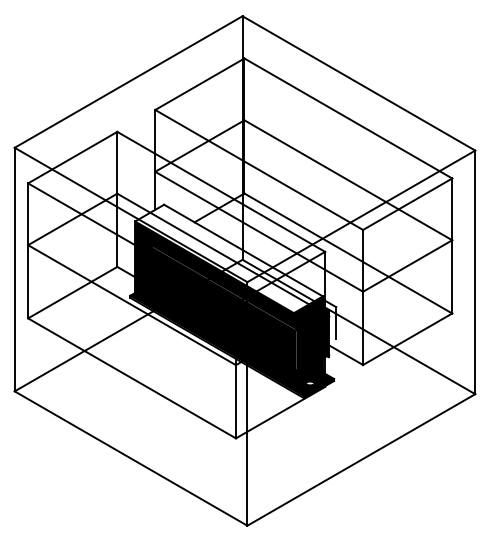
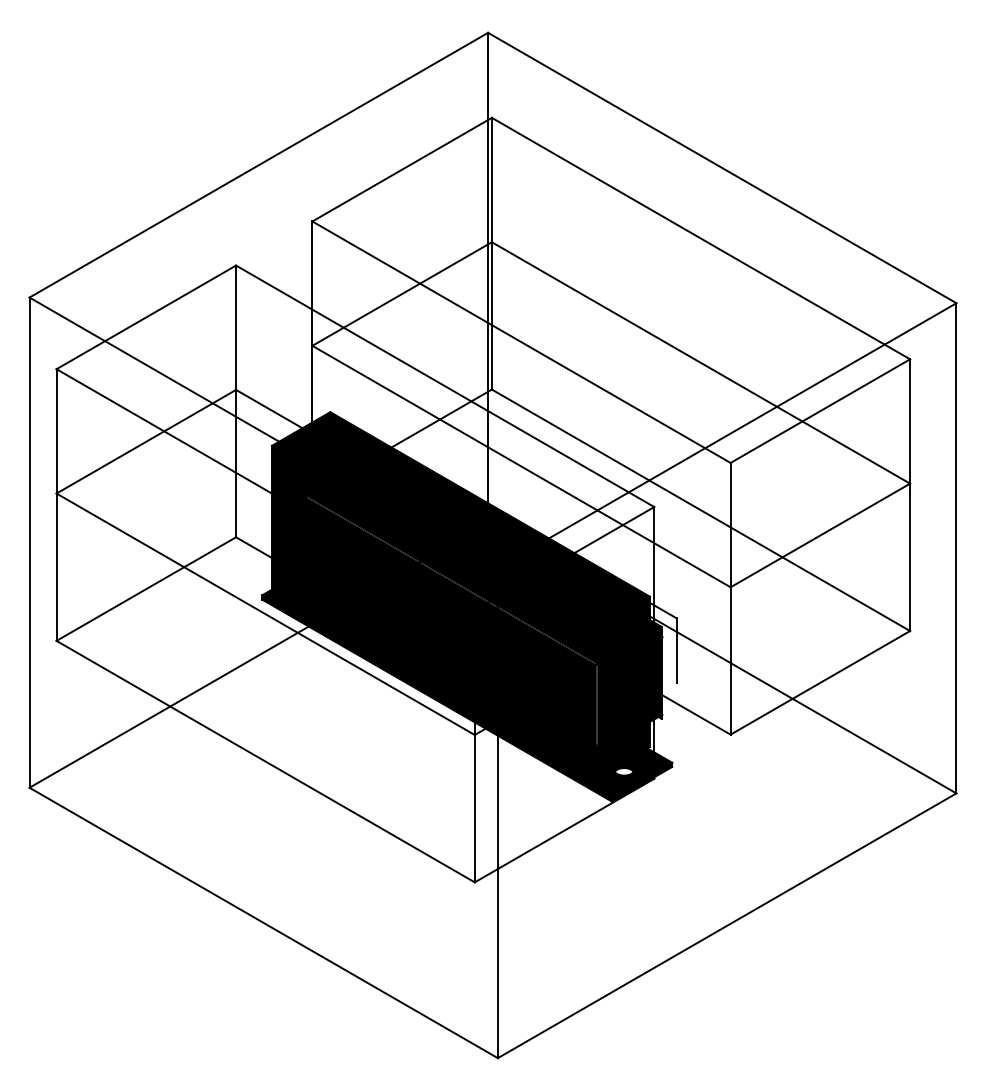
fill: (228, 258) -> (459, 520), added
fill: (217, 346) -> (437, 697), added

